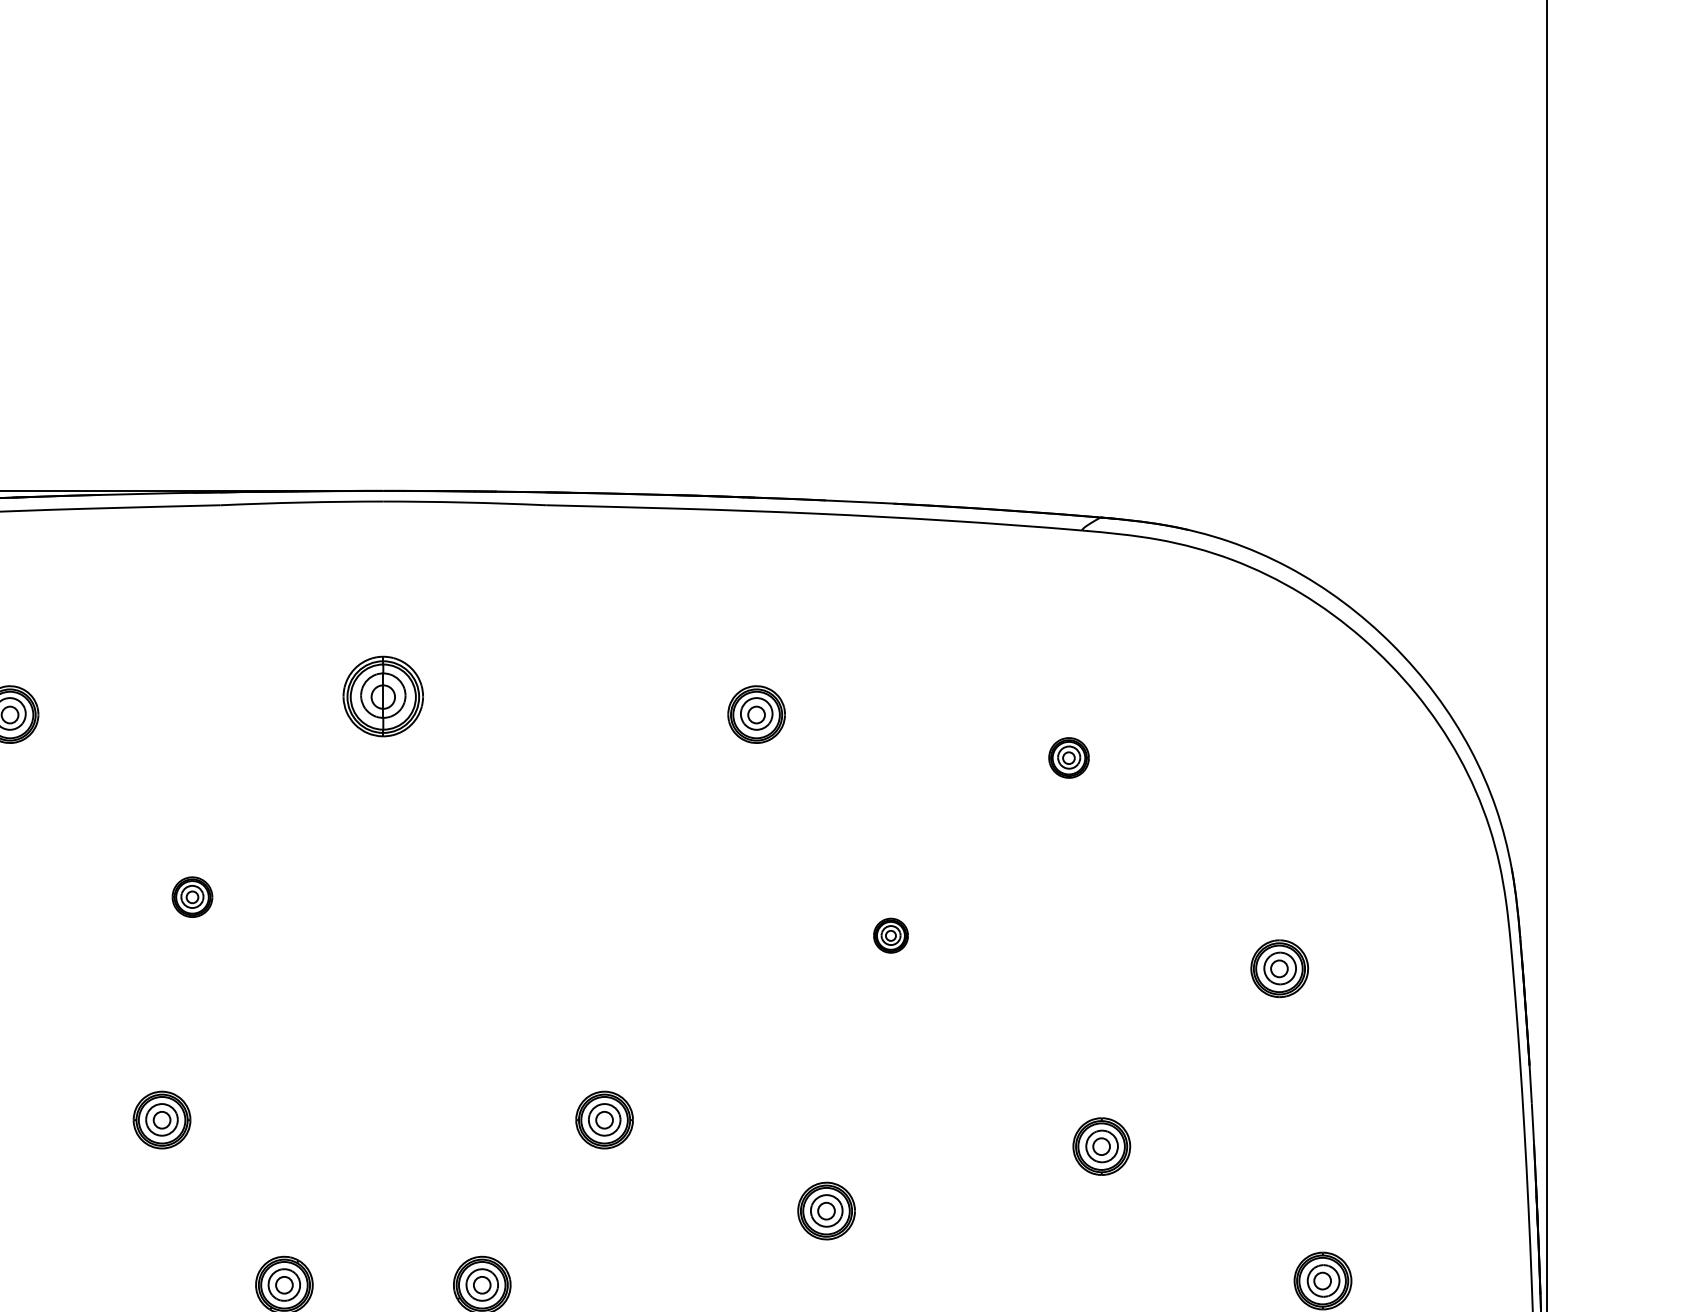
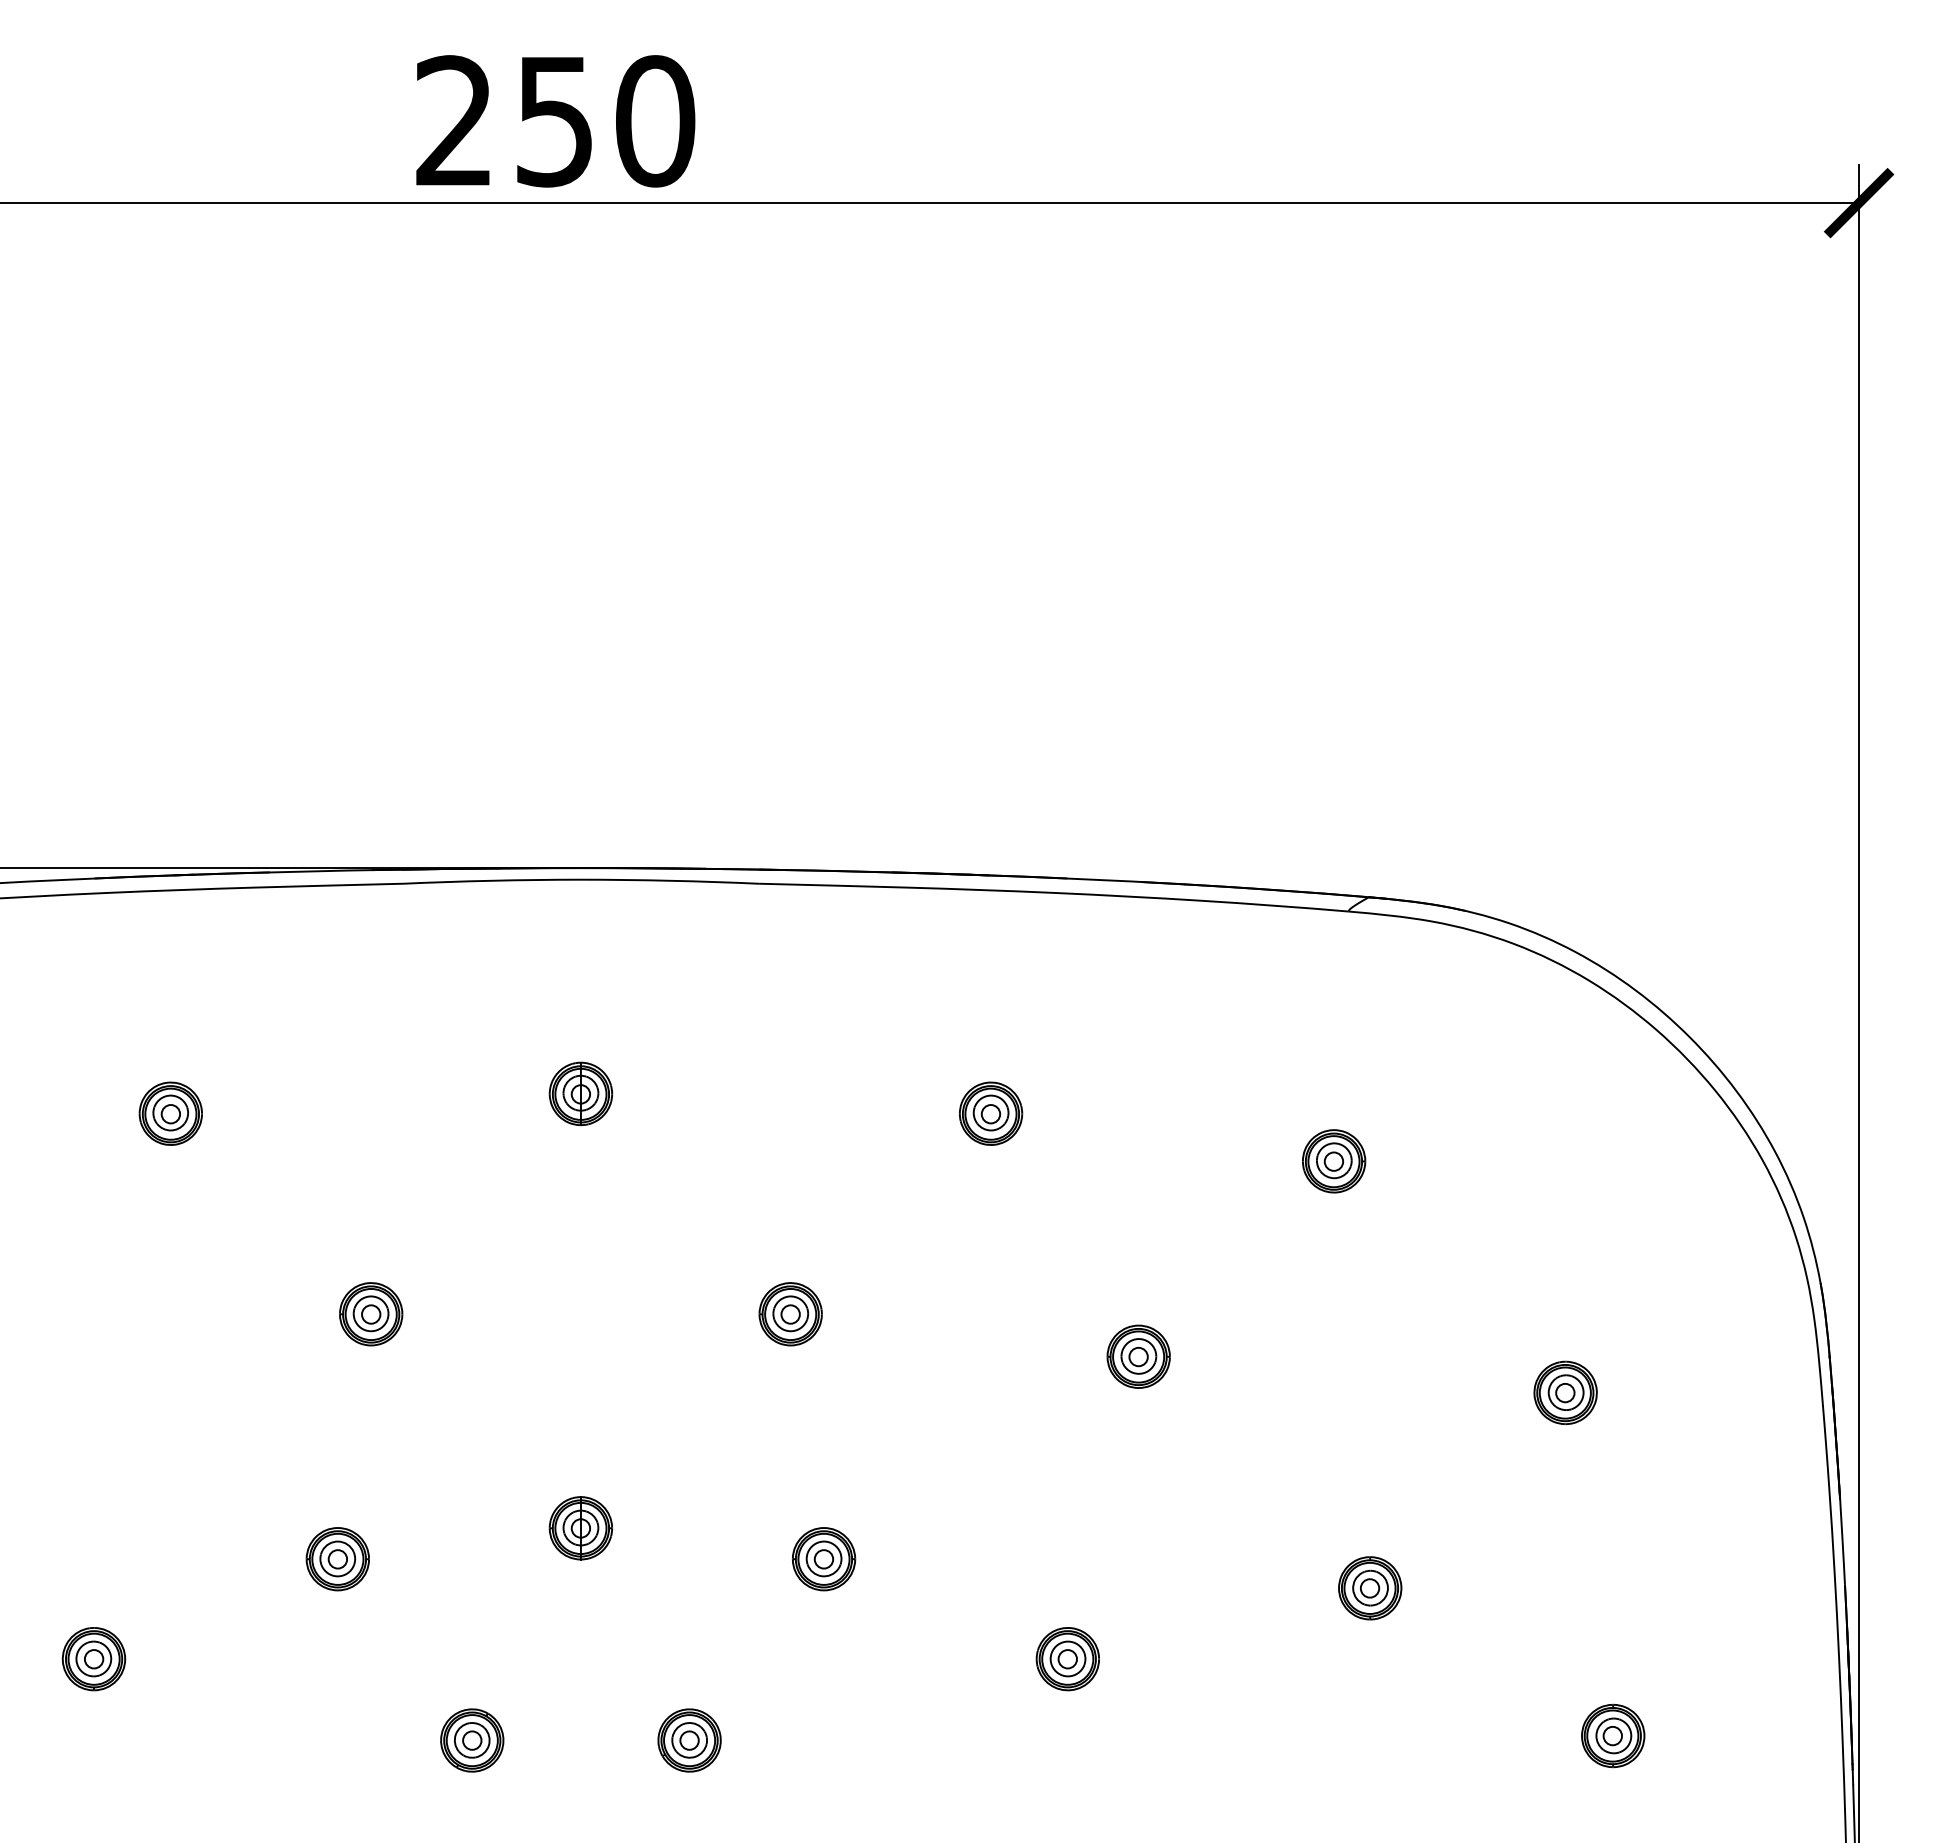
part: (382, 696) -> (580, 1093), size x0.71
part: (1069, 758) -> (1334, 1161), size x1.43
part: (192, 897) -> (371, 1314), size x1.43
part: (574, 897) -> (790, 1314), added
part: (890, 935) -> (1138, 1356), size x1.67
part: (382, 1092) -> (580, 1528), added

